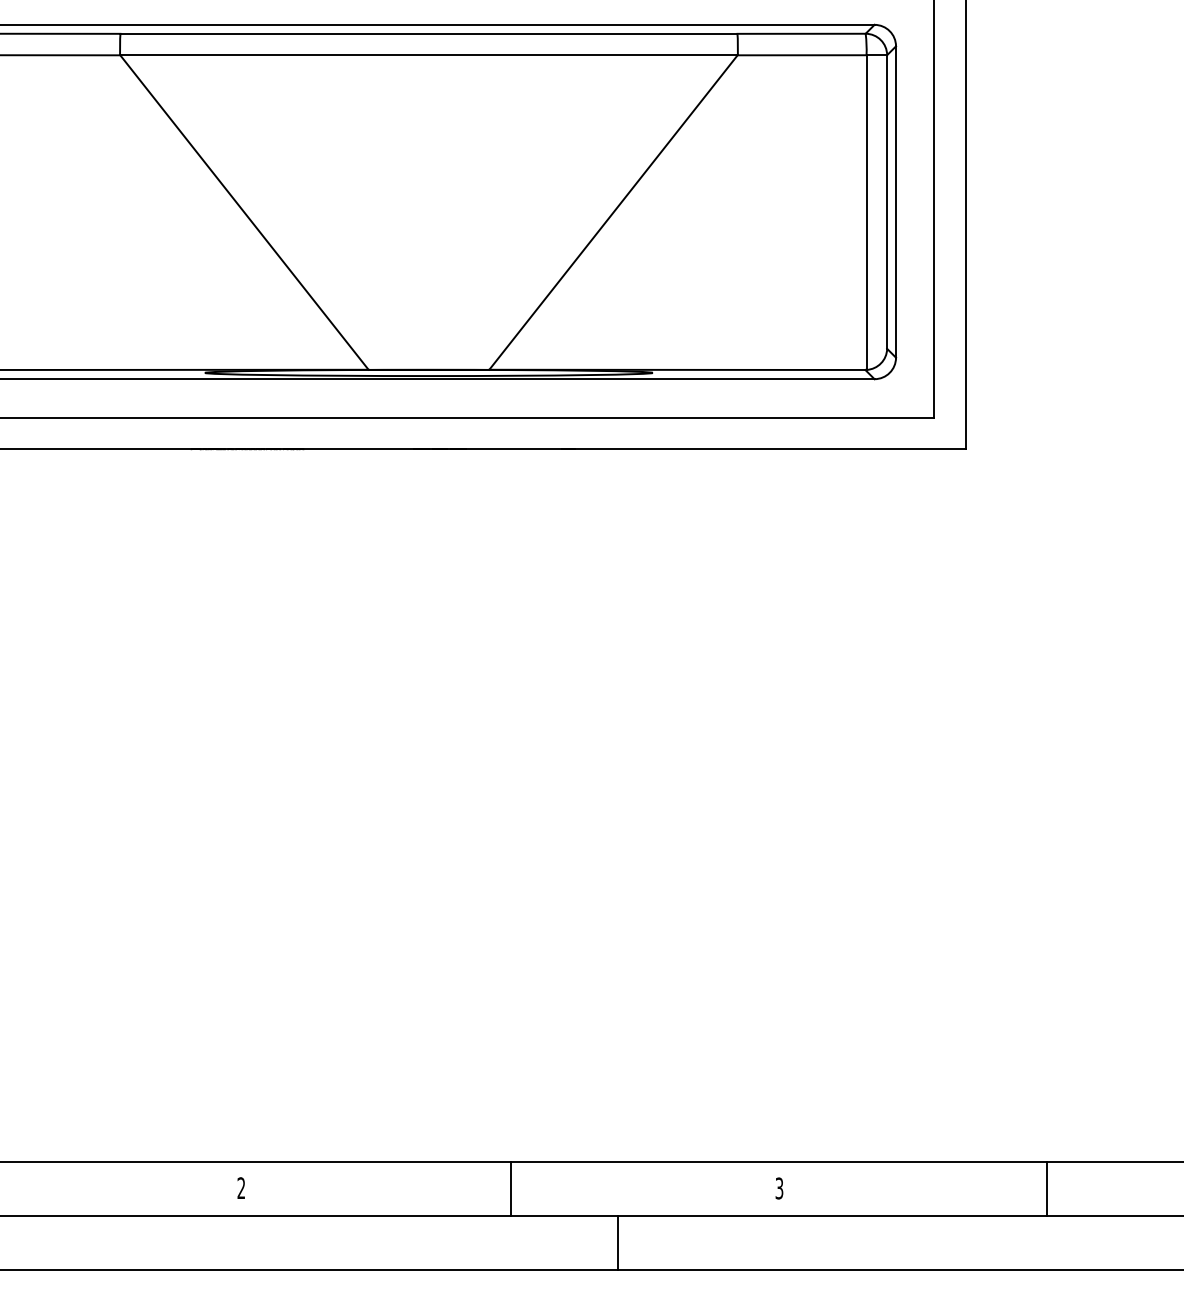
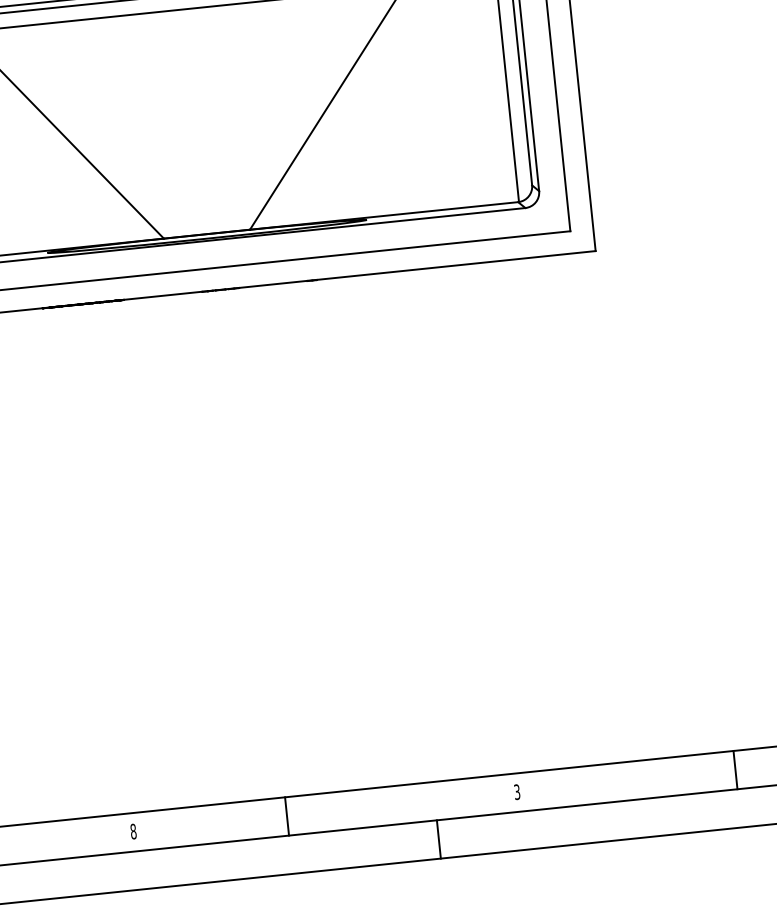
text: (241, 1188) -> (133, 831), 2 -> 8
line: (510, 1189) -> (287, 816), moved
line: (1047, 1189) -> (735, 770), moved
line: (617, 1242) -> (438, 839), moved

